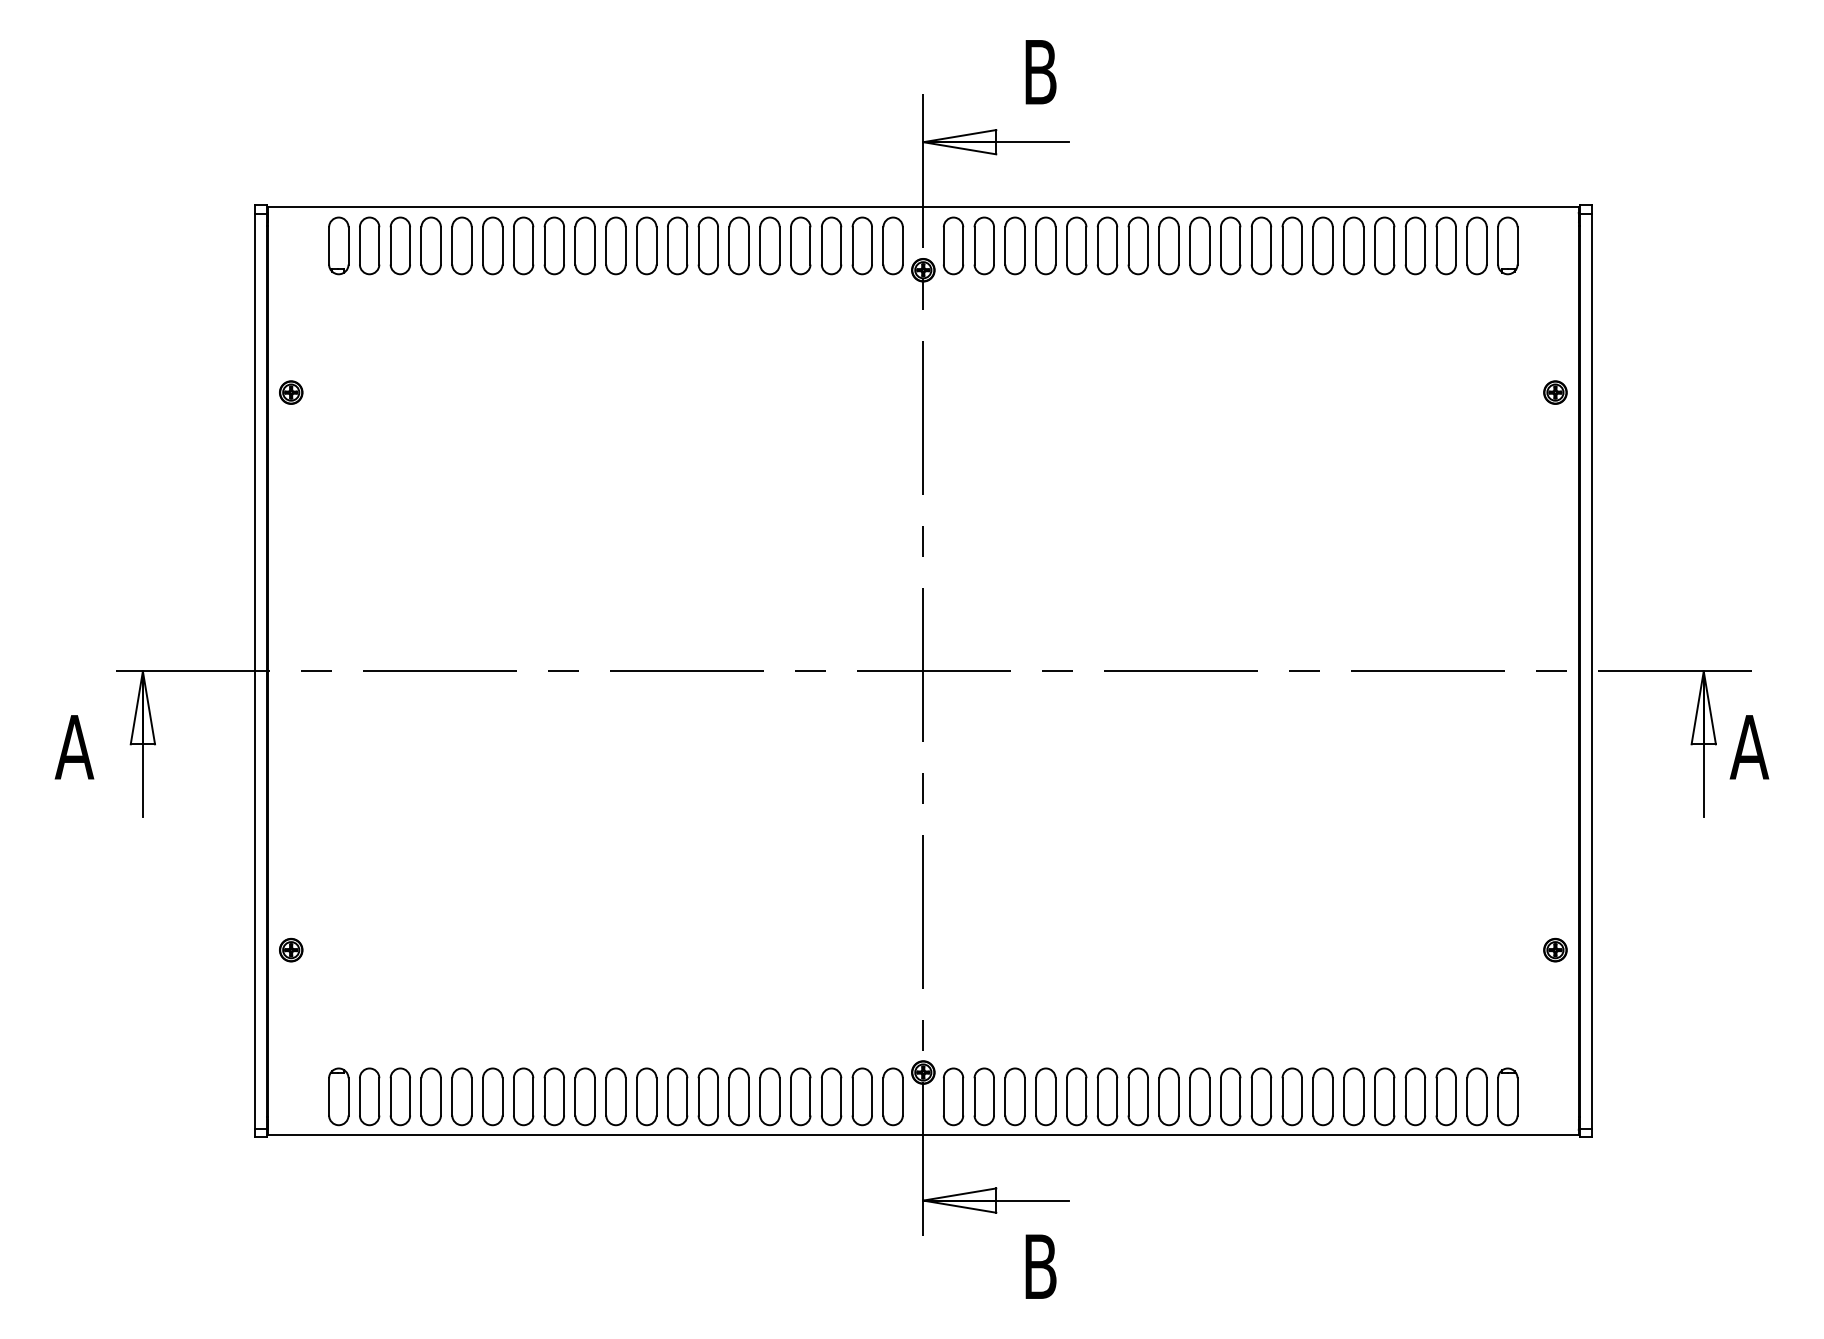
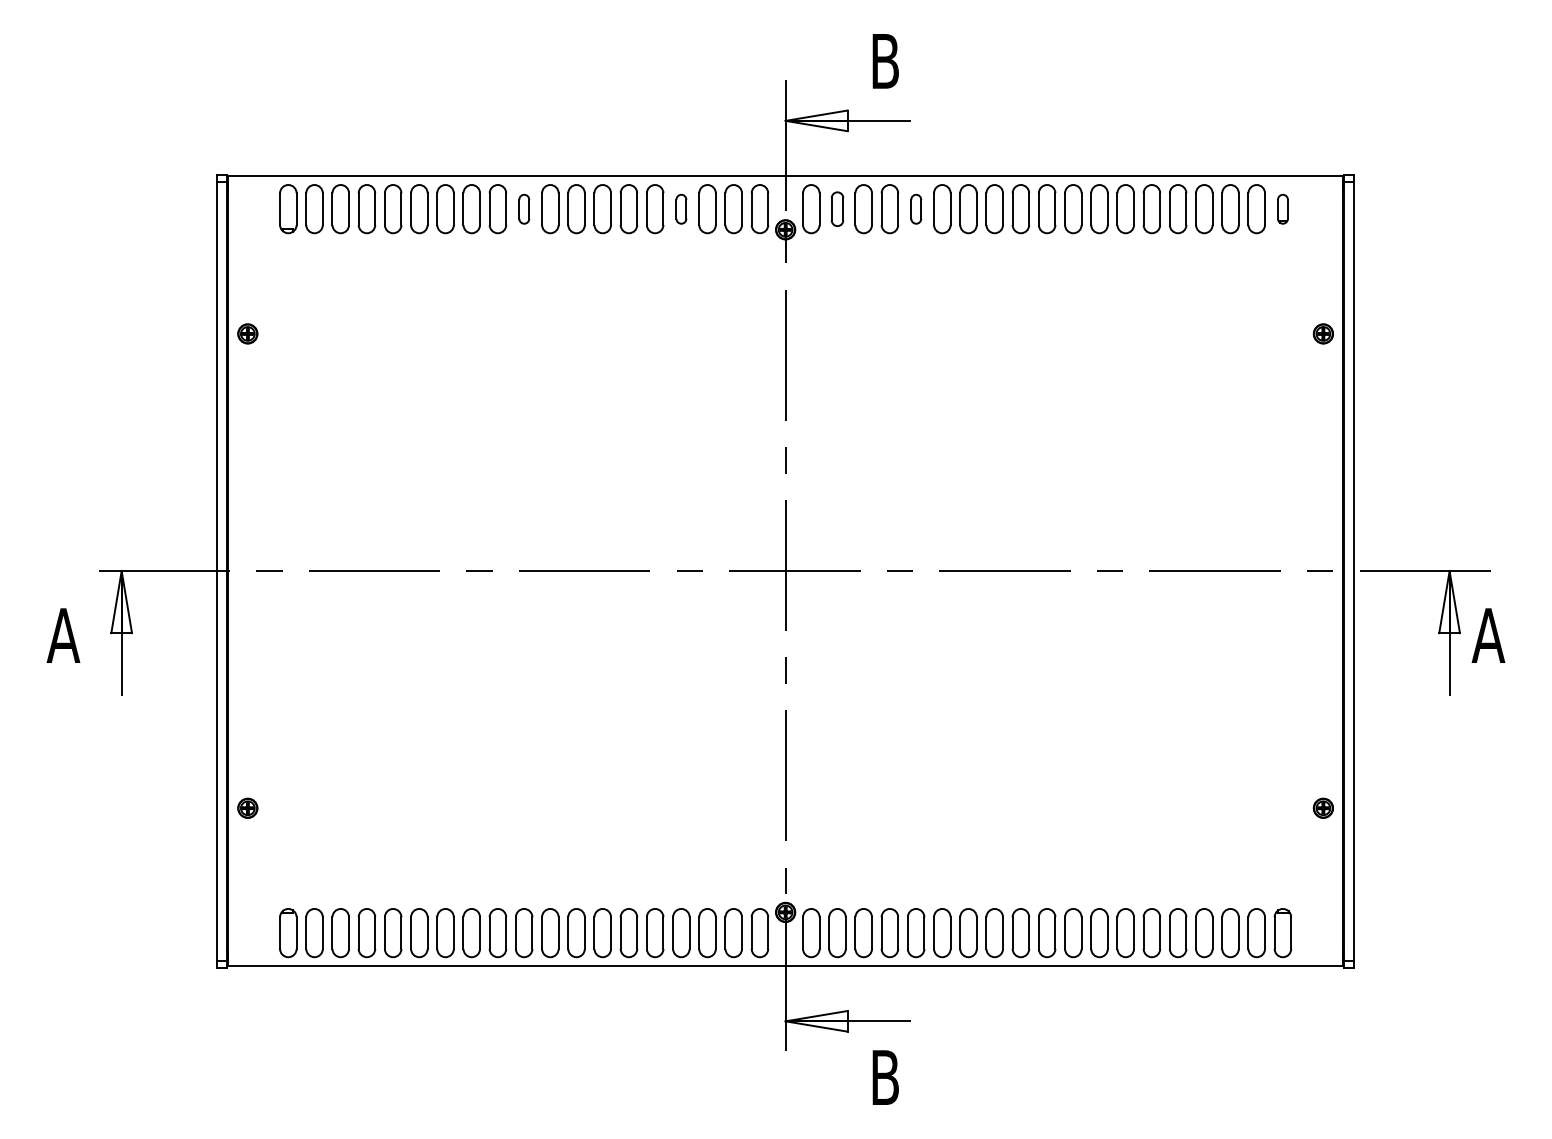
part: (616, 246) -> (524, 209), size x0.6
part: (800, 246) -> (681, 209), size x0.6
part: (984, 246) -> (837, 209), size x0.7
part: (1077, 246) -> (916, 209), size x0.6
part: (1507, 246) -> (1282, 209), size x0.6

